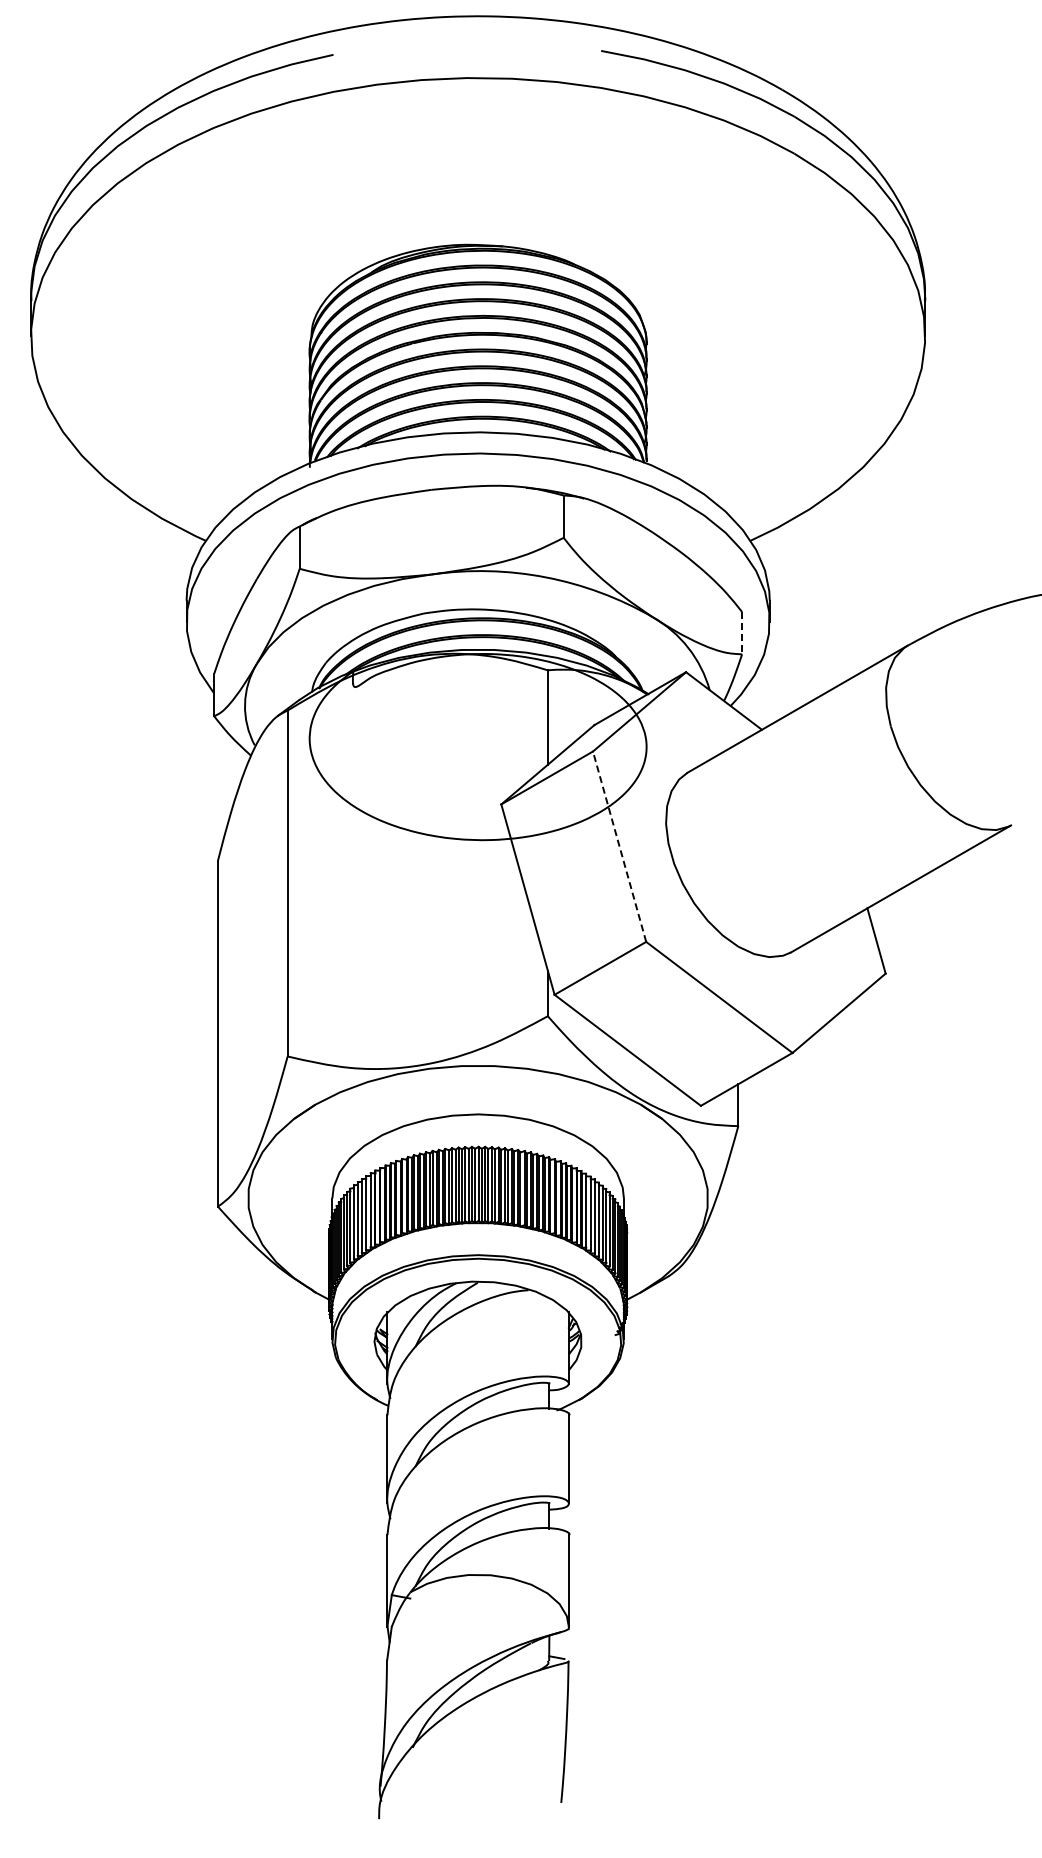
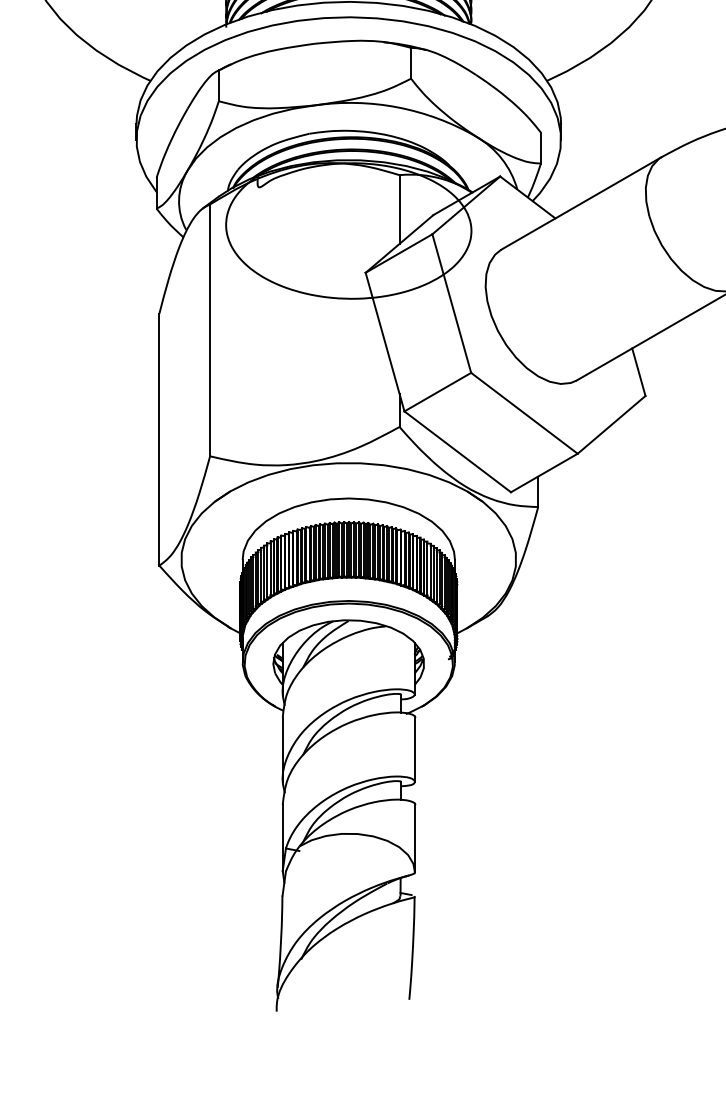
line: (742, 633) -> (541, 148), dashed -> solid
line: (619, 846) -> (451, 303), dashed -> solid

